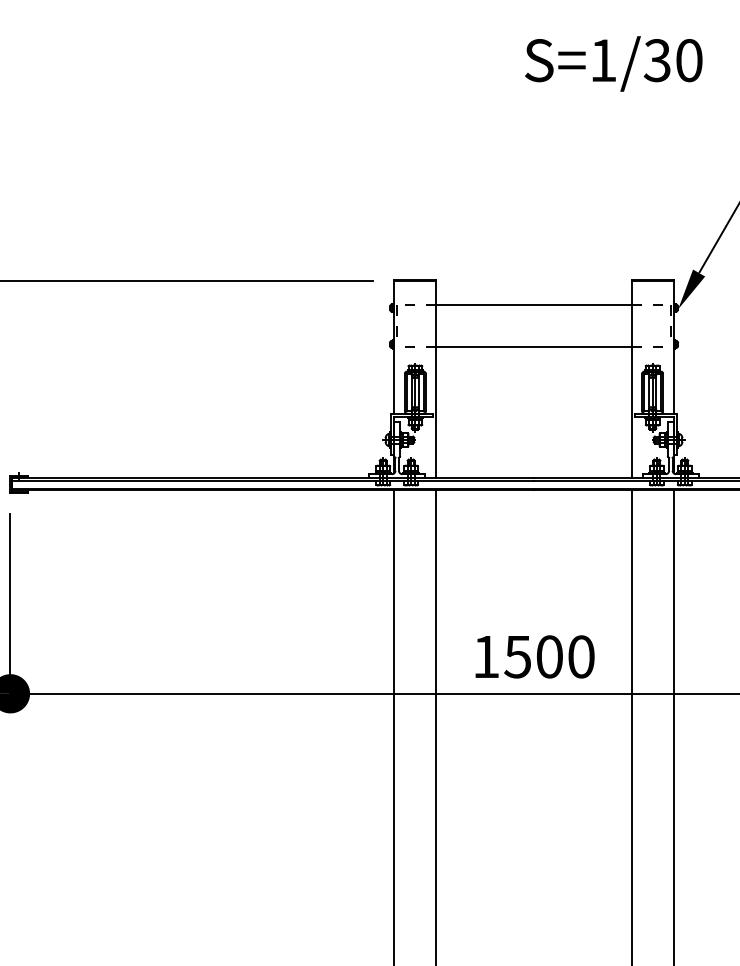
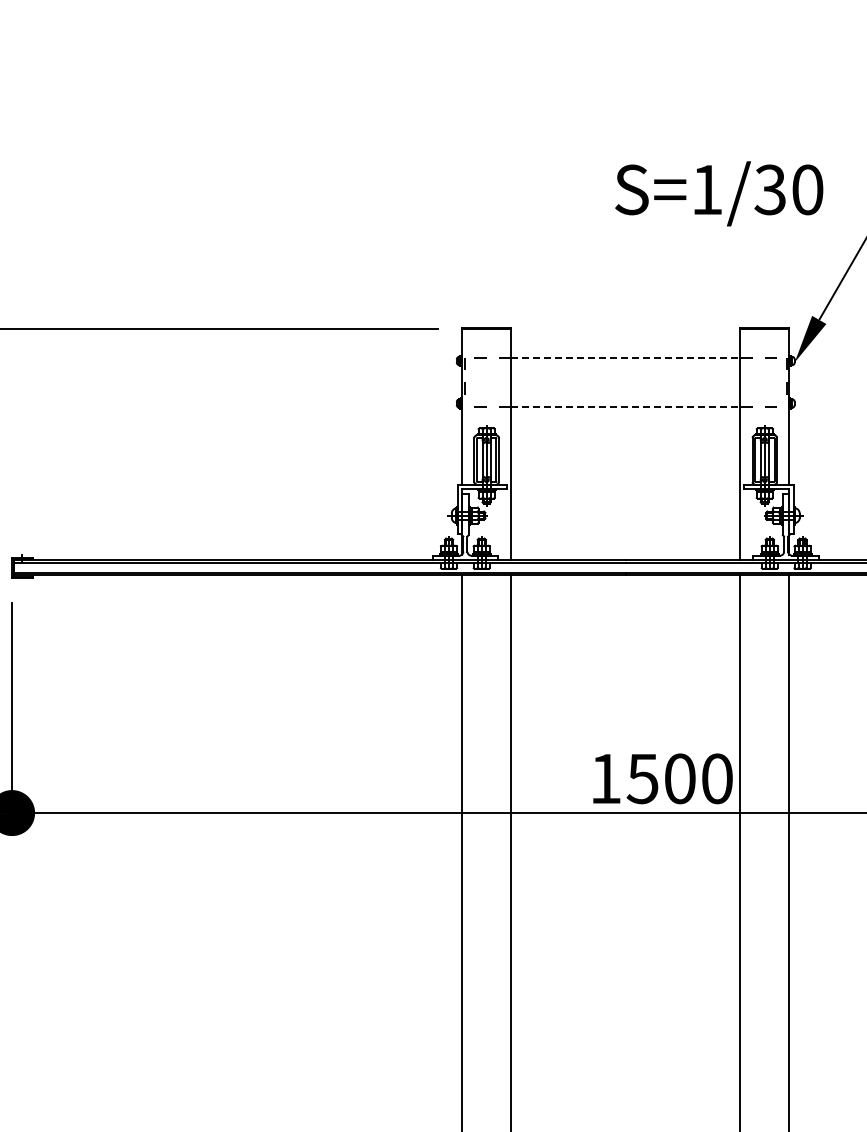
text: (614, 63) -> (719, 193), moved
line: (533, 305) -> (625, 357), solid -> dashed
line: (533, 346) -> (625, 406), solid -> dashed
text: (534, 656) -> (662, 778), moved

